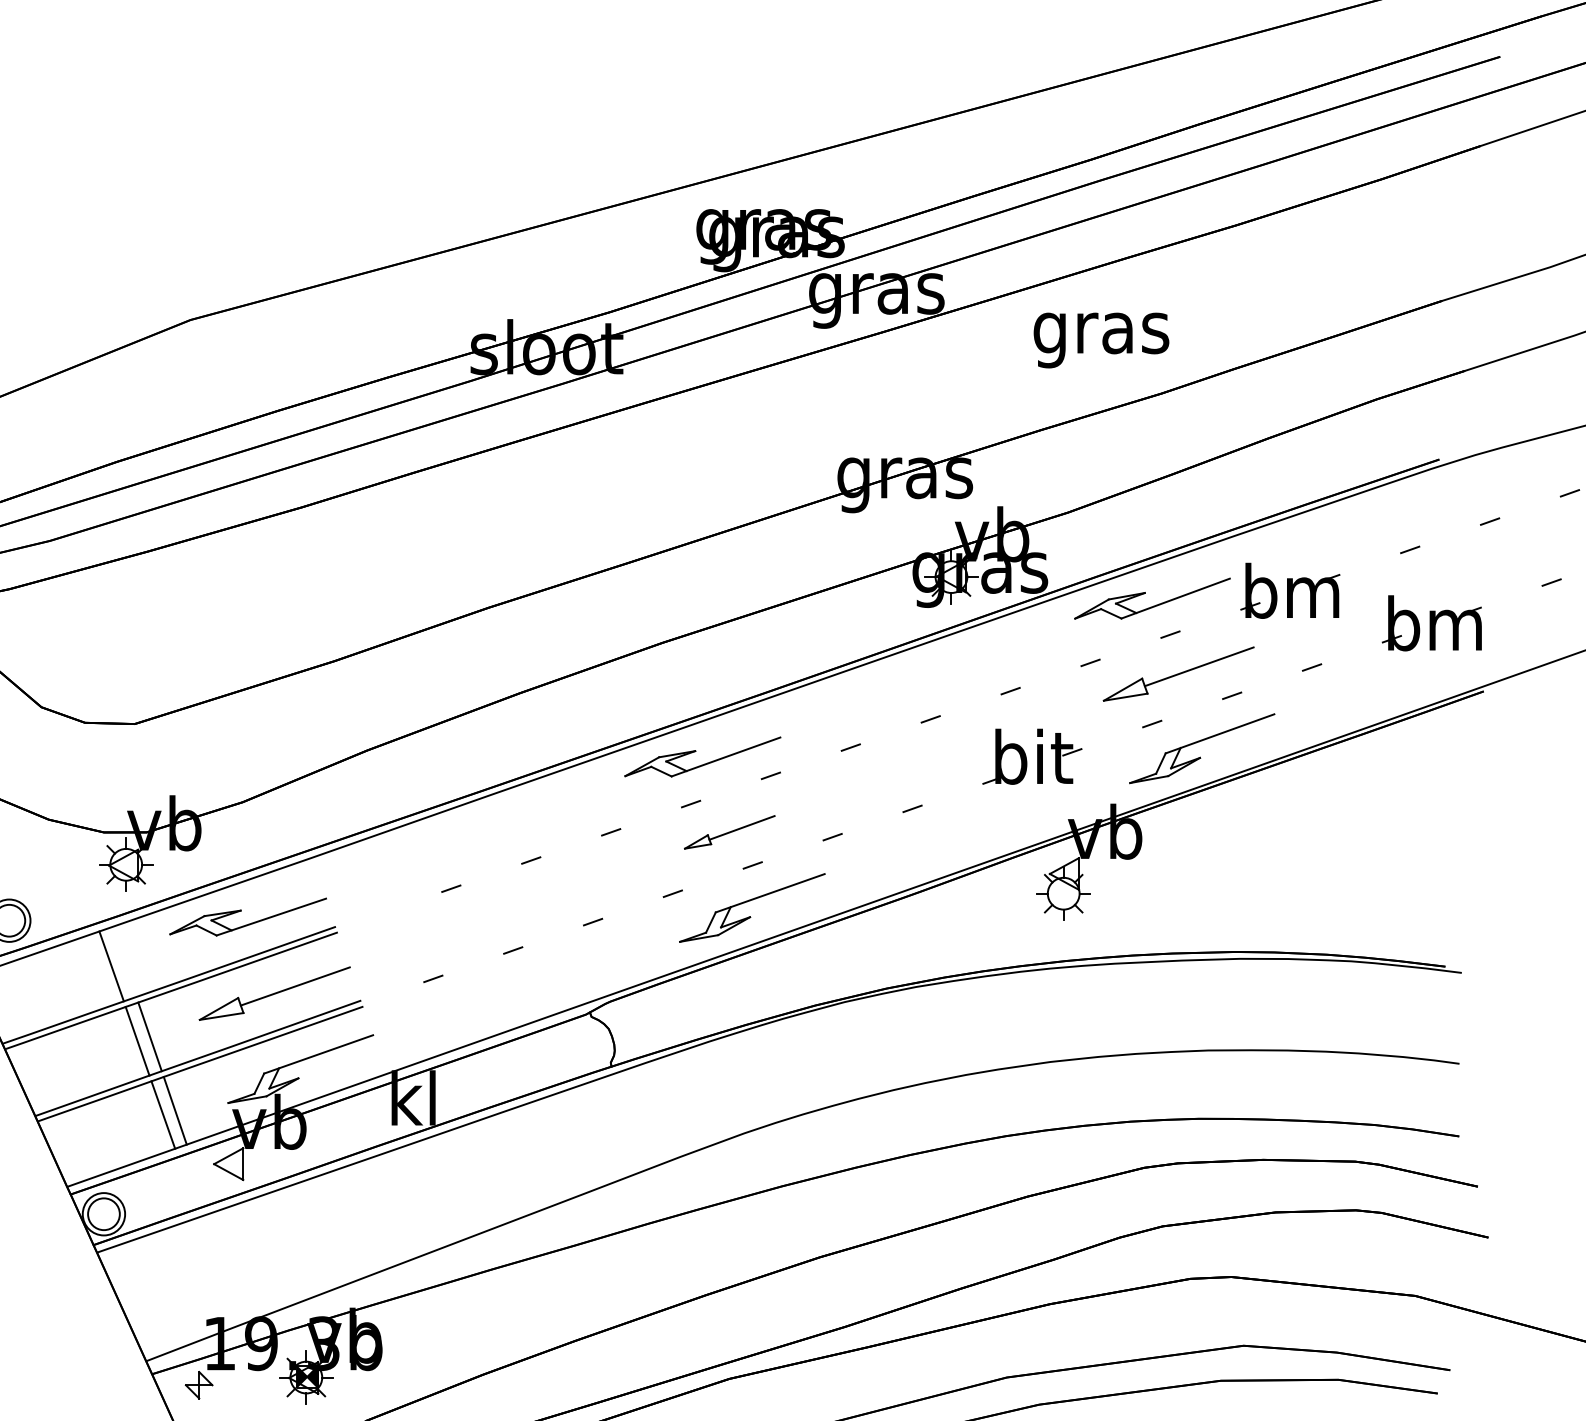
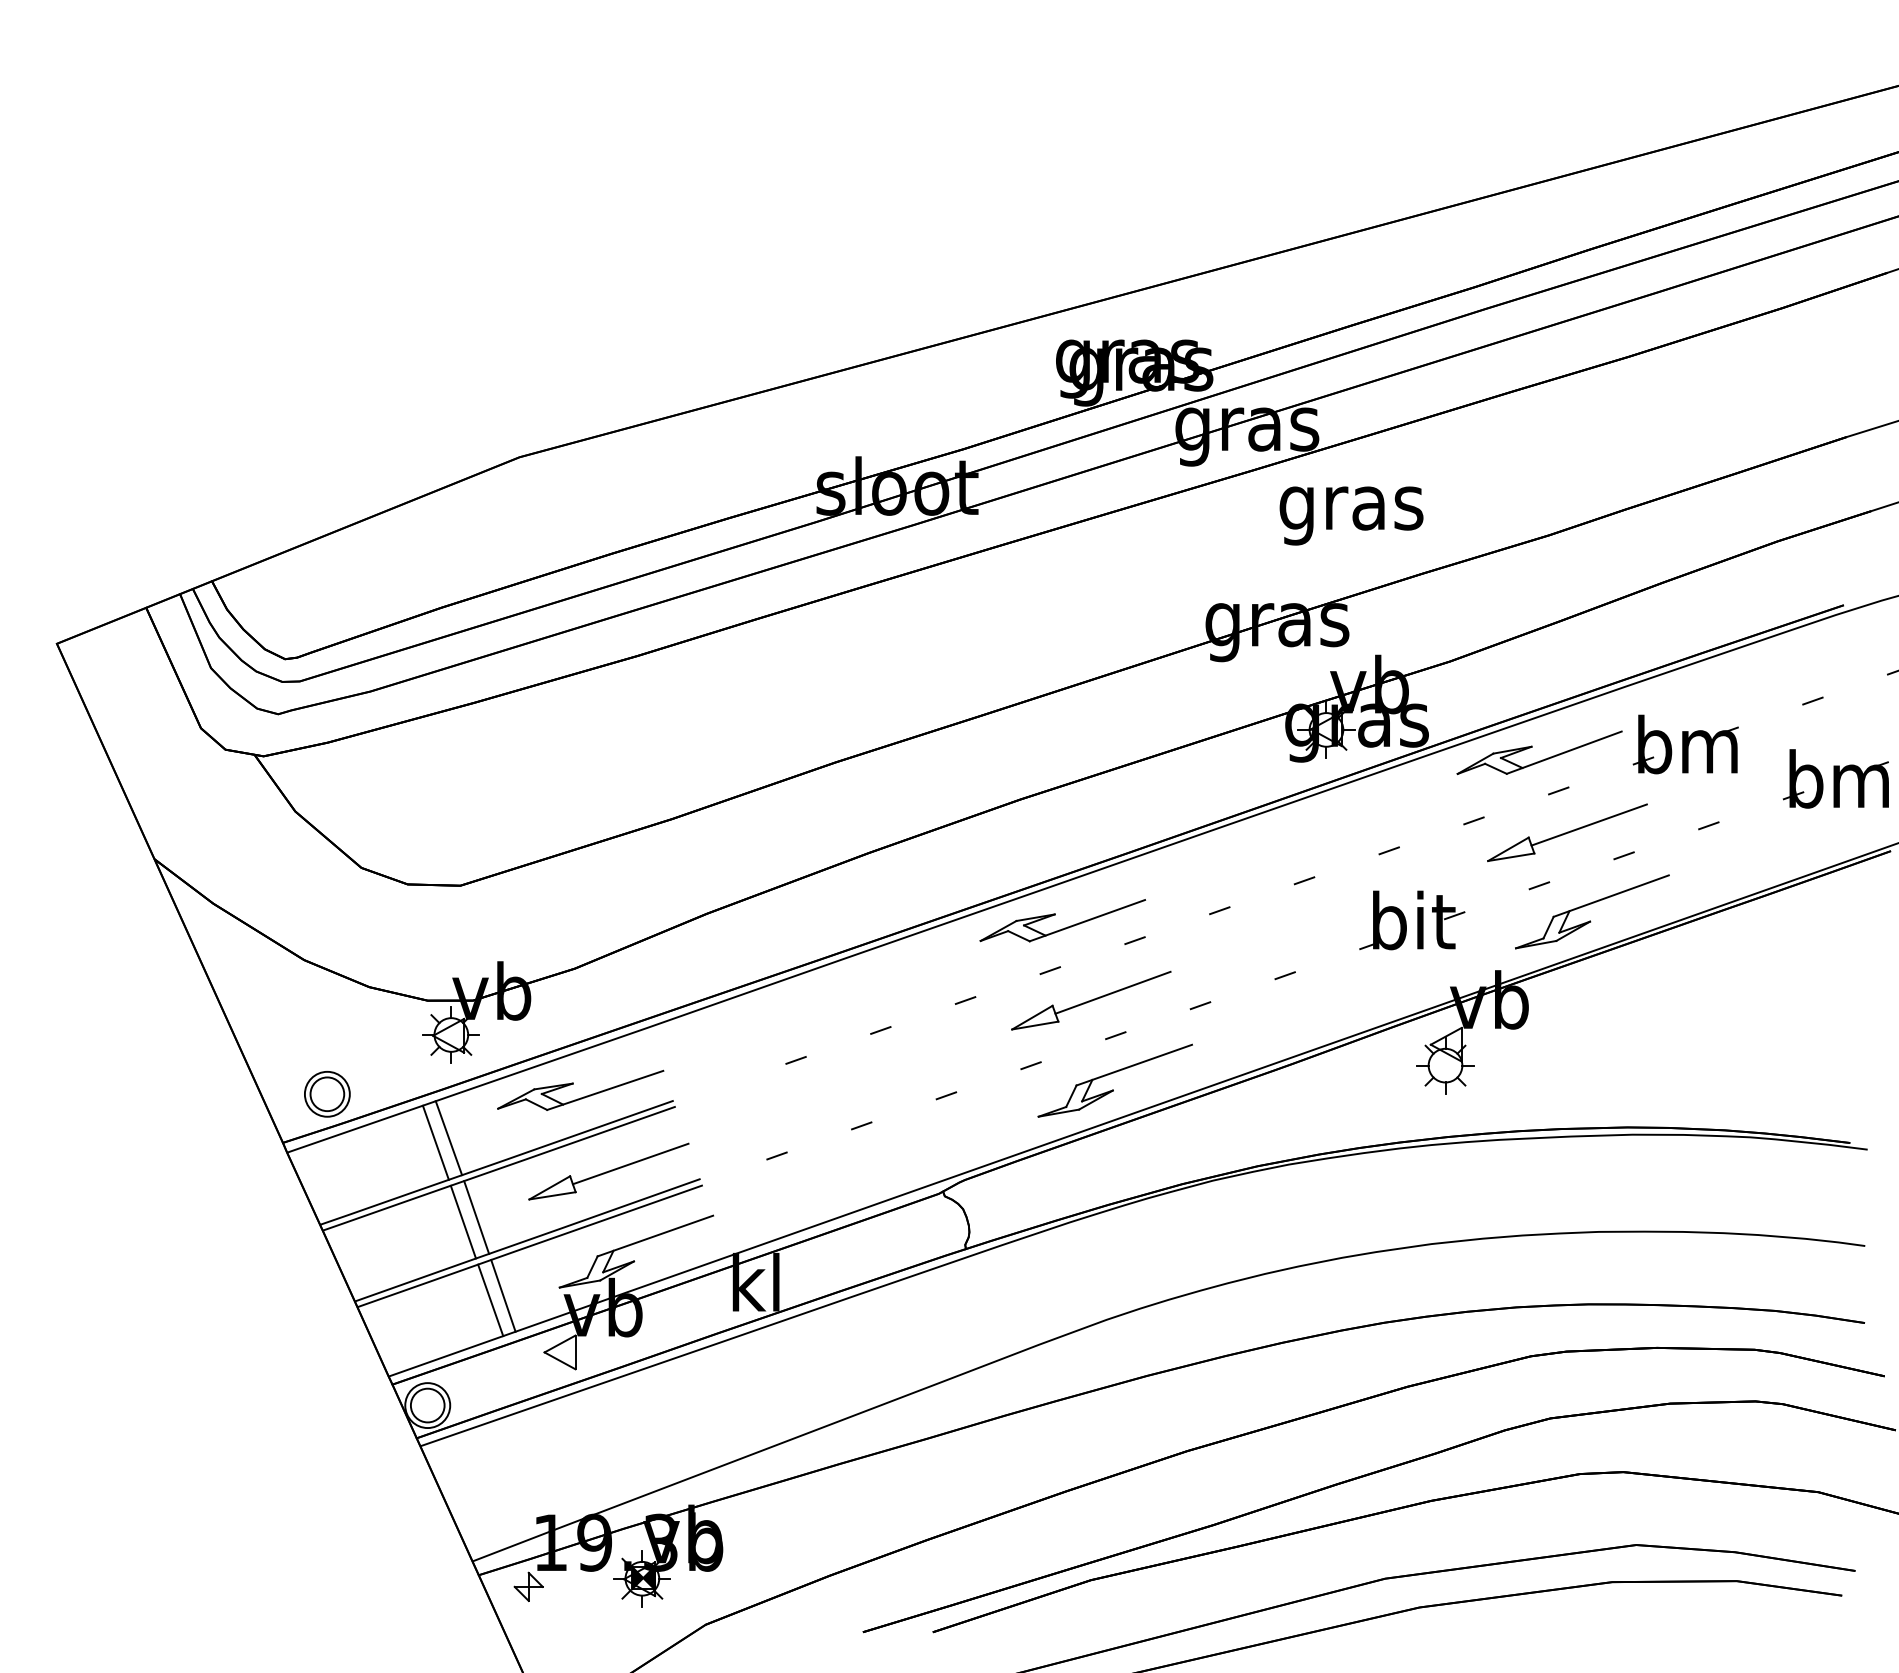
text: (1101, 340) -> (1351, 515), moved
part: (729, 832) -> (1091, 1000), size x1.67
line: (123, 962) -> (448, 1138), added

